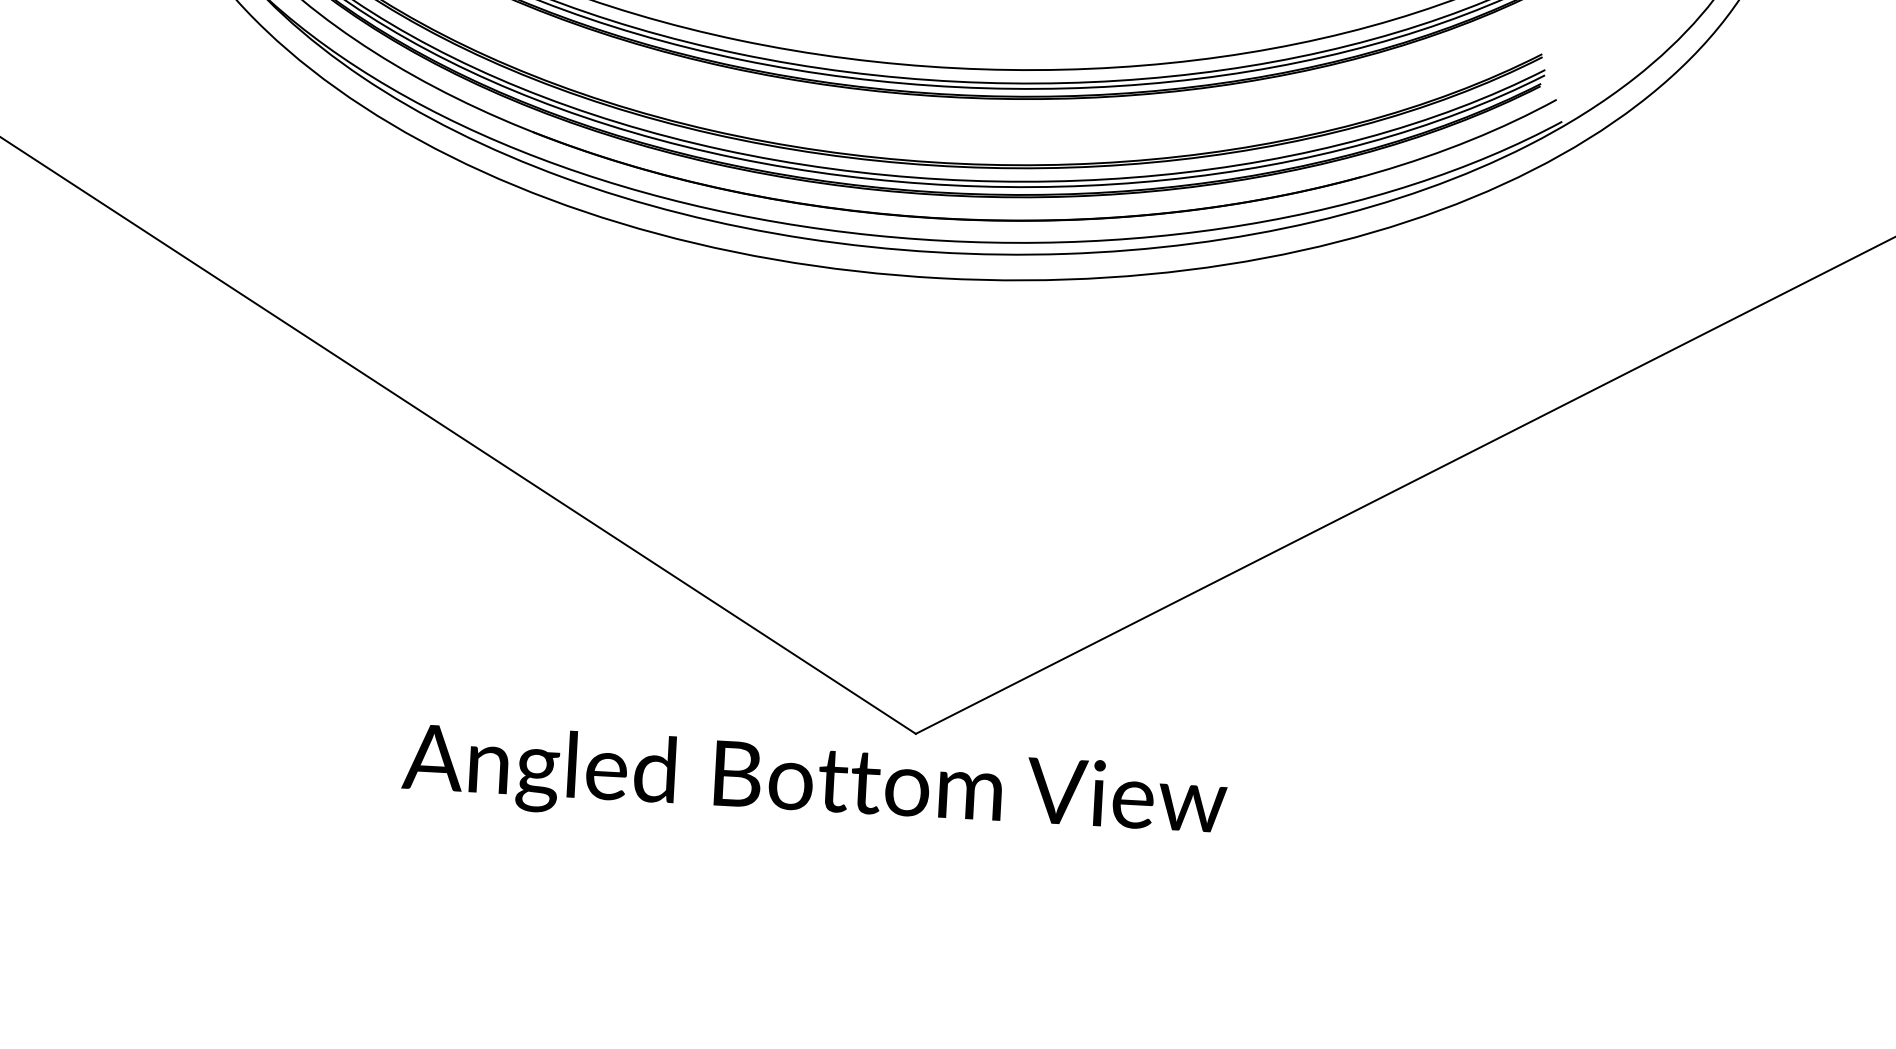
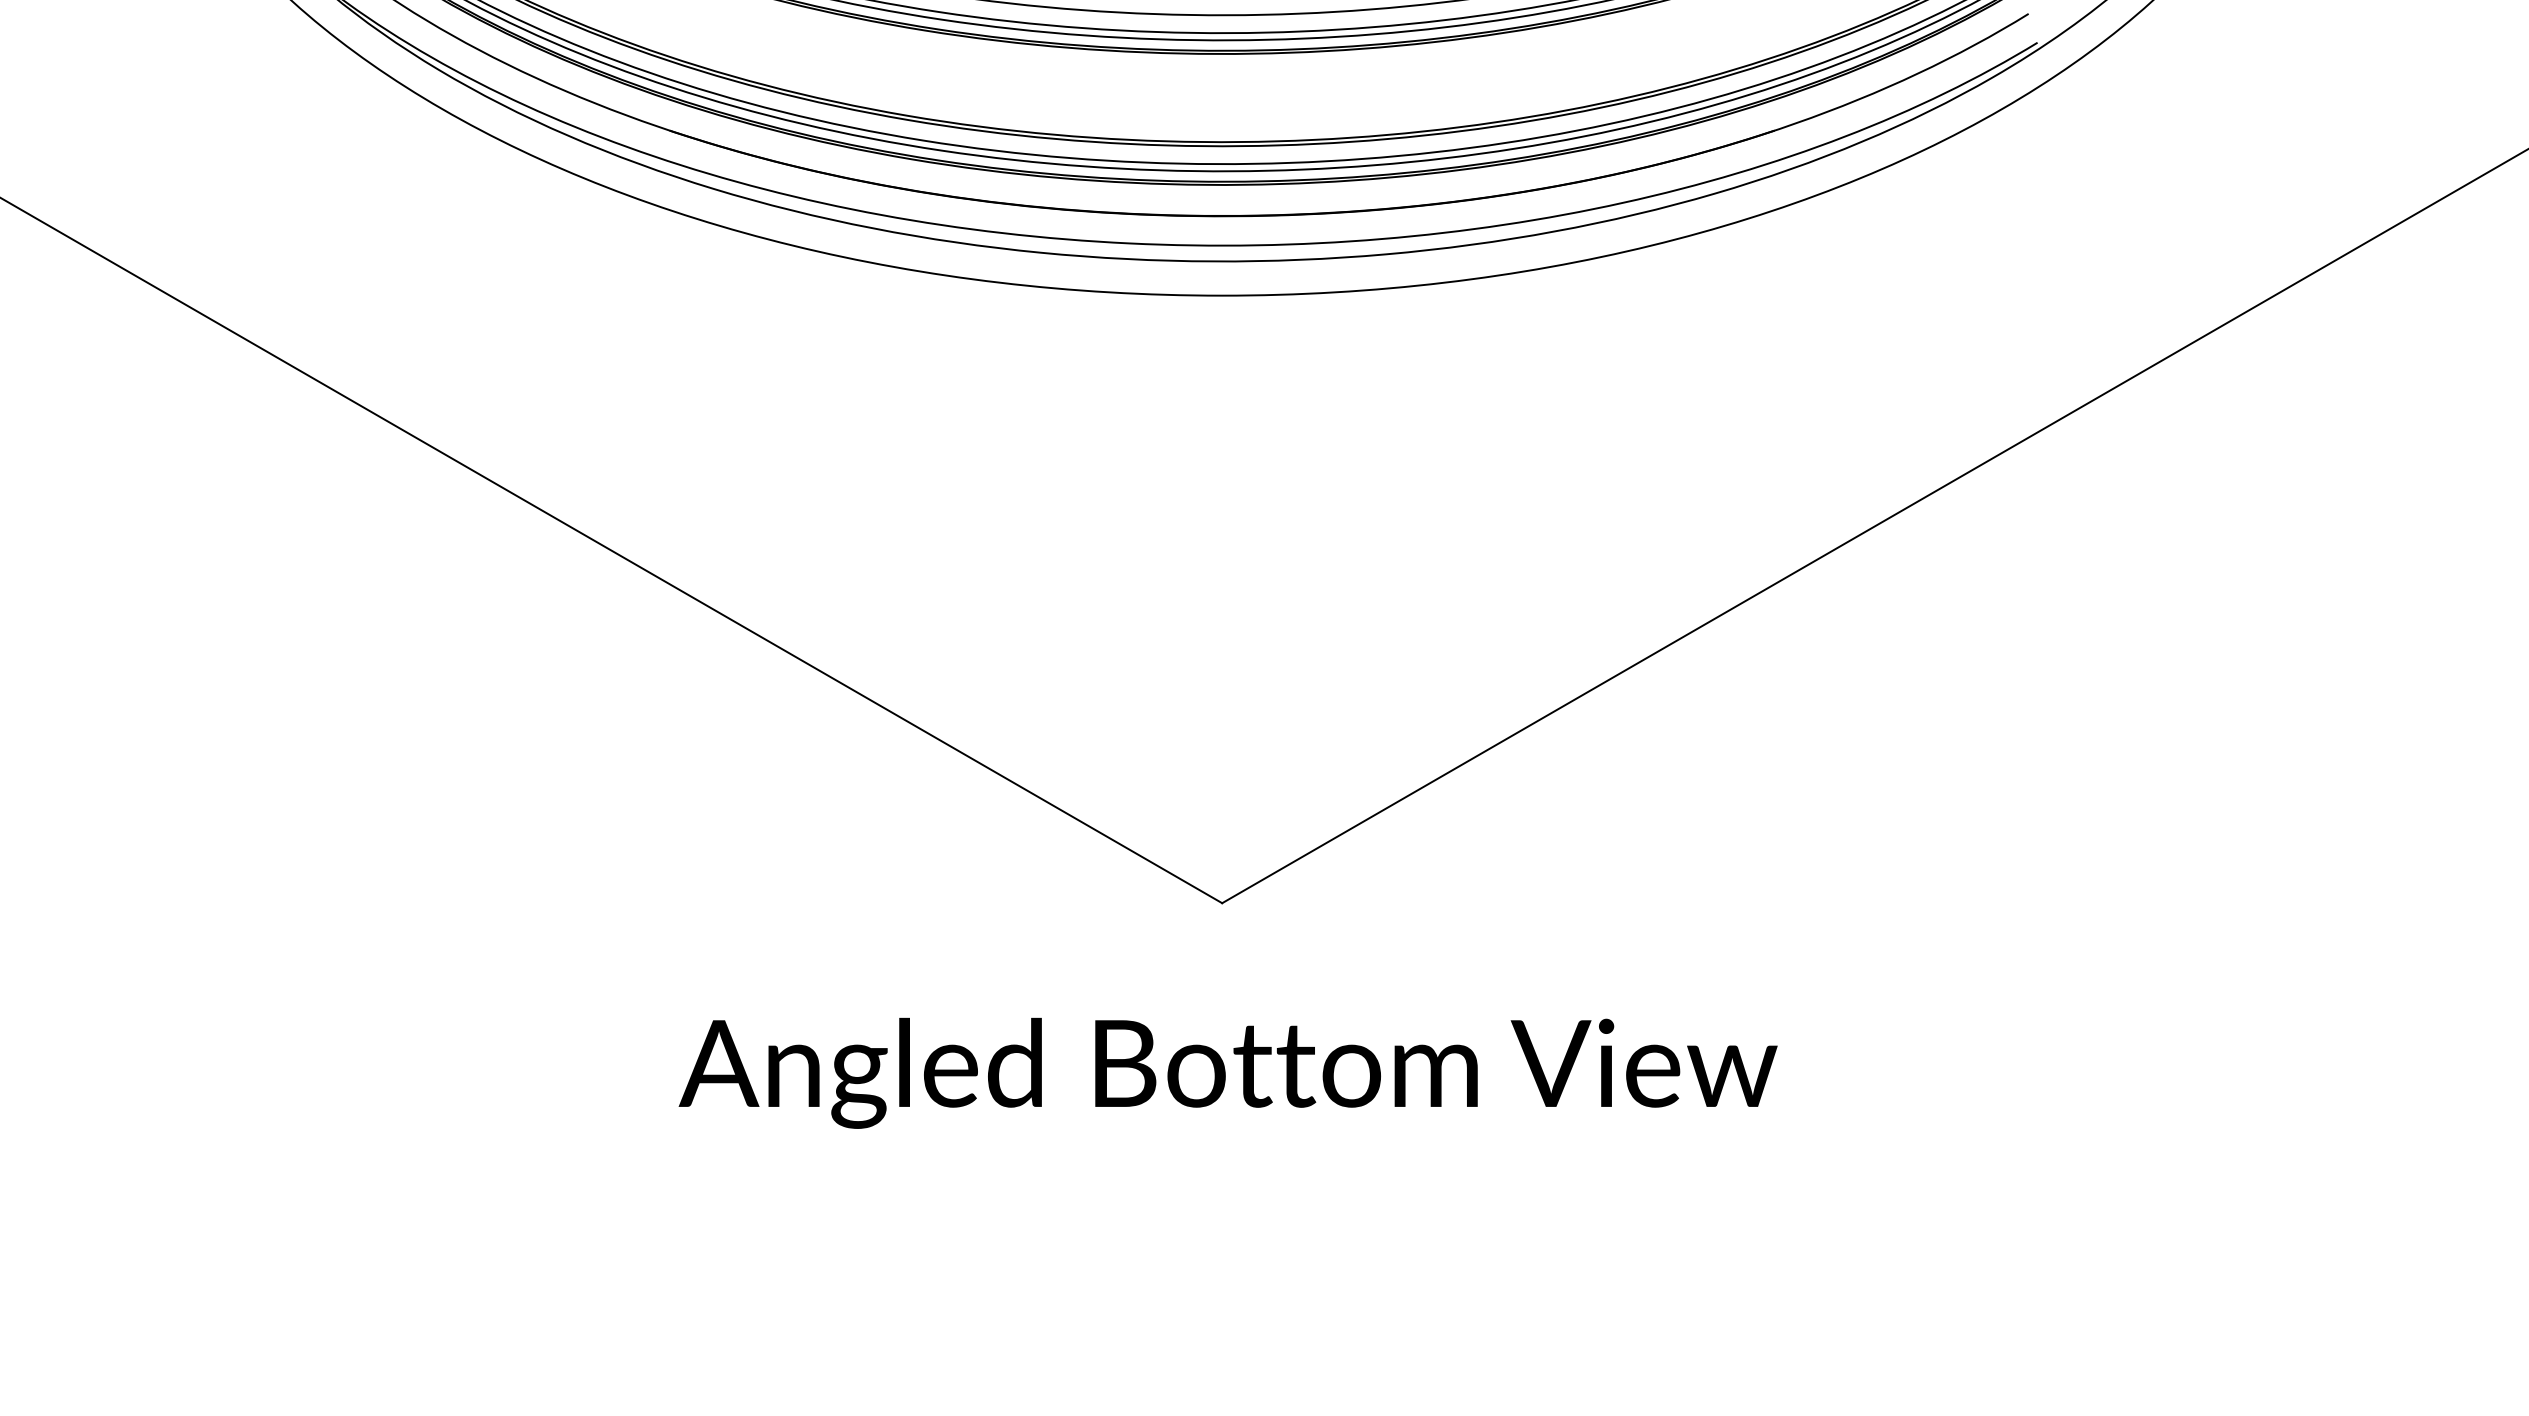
text: (814, 784) -> (1227, 1072), moved

